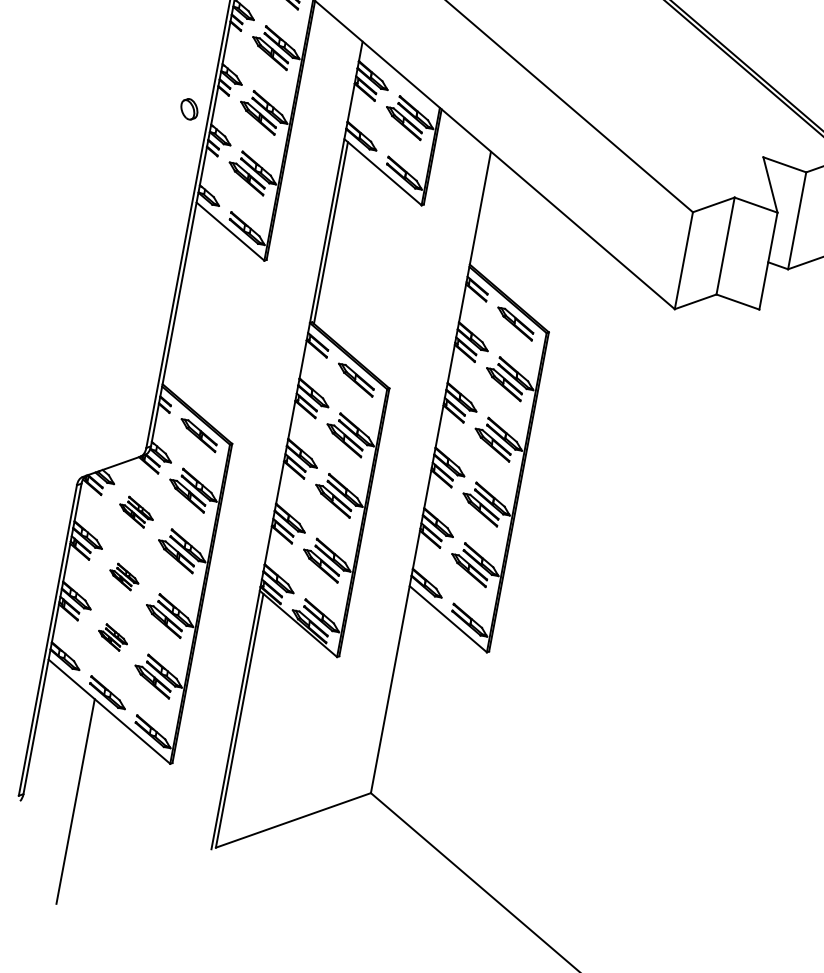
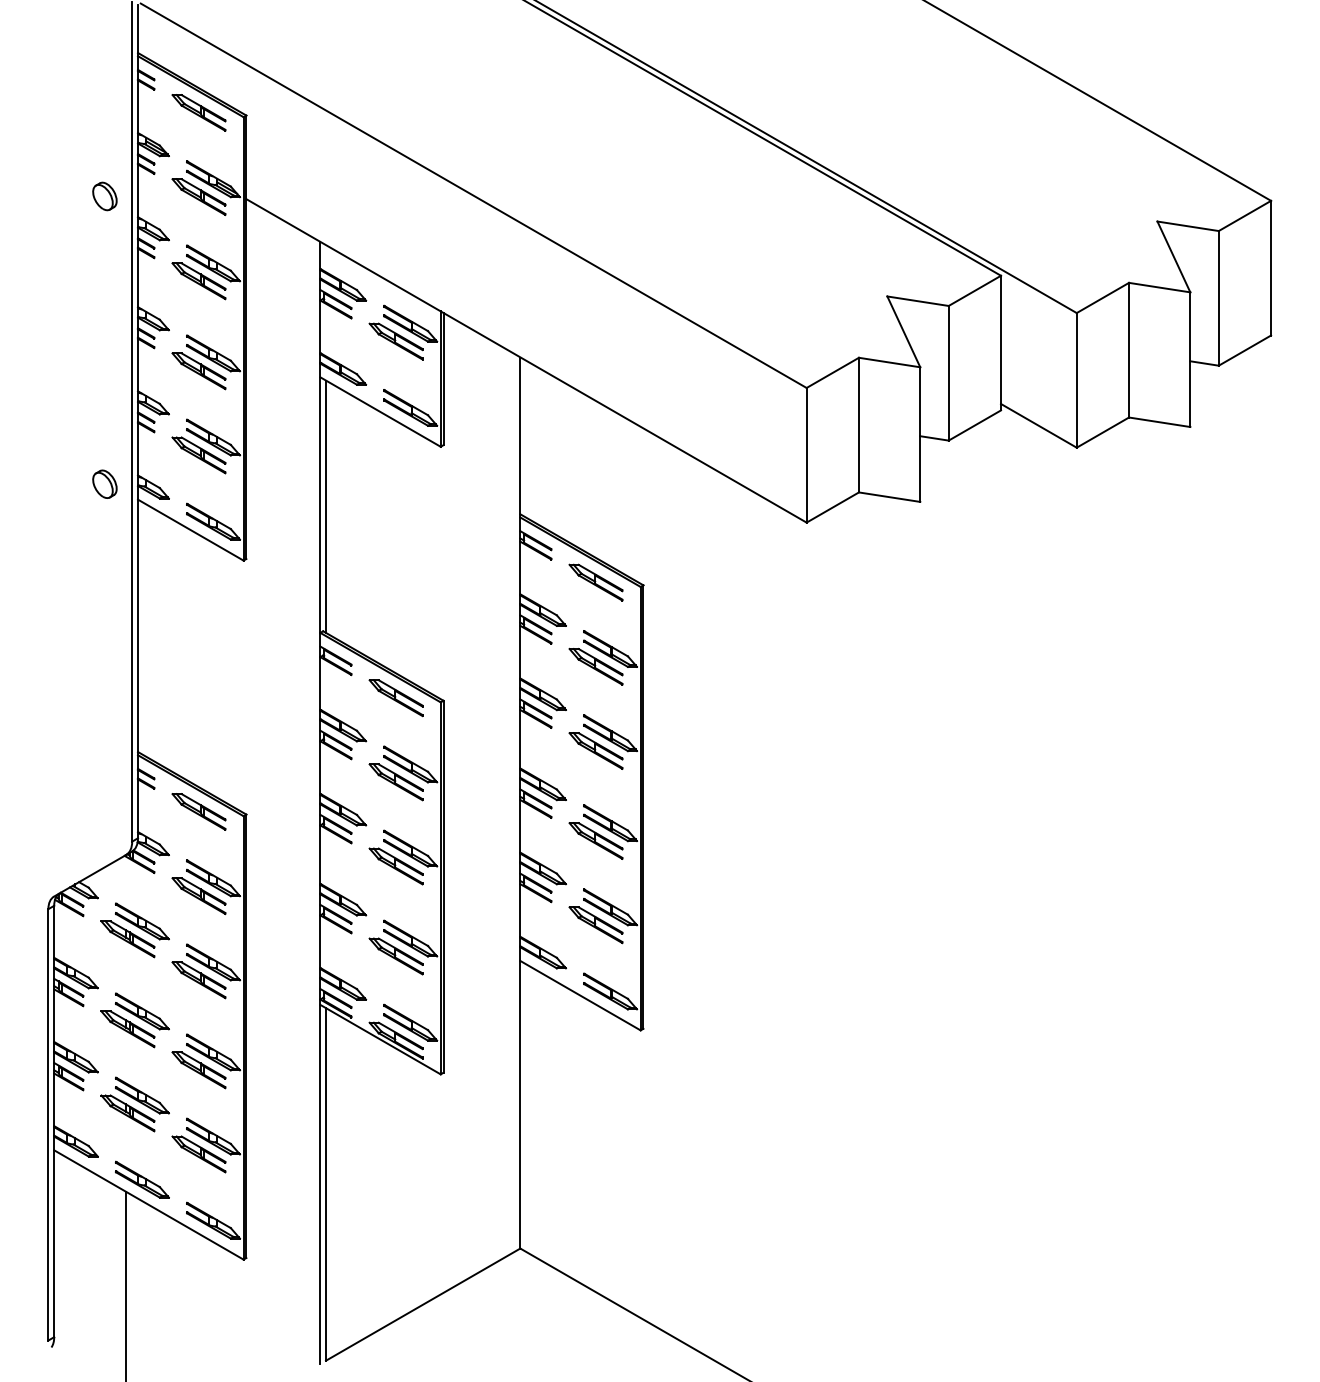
part: (189, 108) -> (104, 483), moved
part: (136, 512) -> (134, 930), size x1.43
part: (123, 577) -> (134, 1020), size x1.67
part: (112, 637) -> (134, 1104), size x1.67

